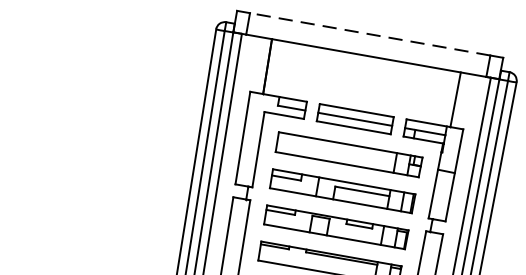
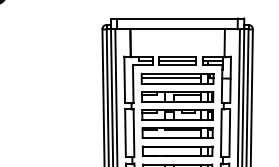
line: (369, 34) -> (177, 18), dashed -> solid
line: (334, 151) -> (170, 78), added

